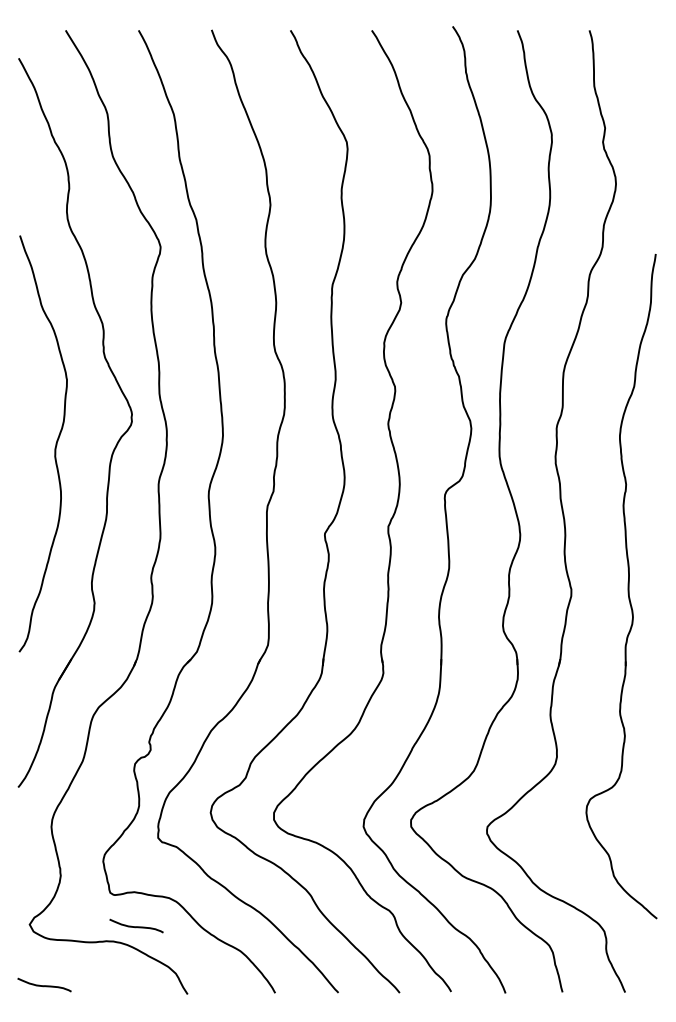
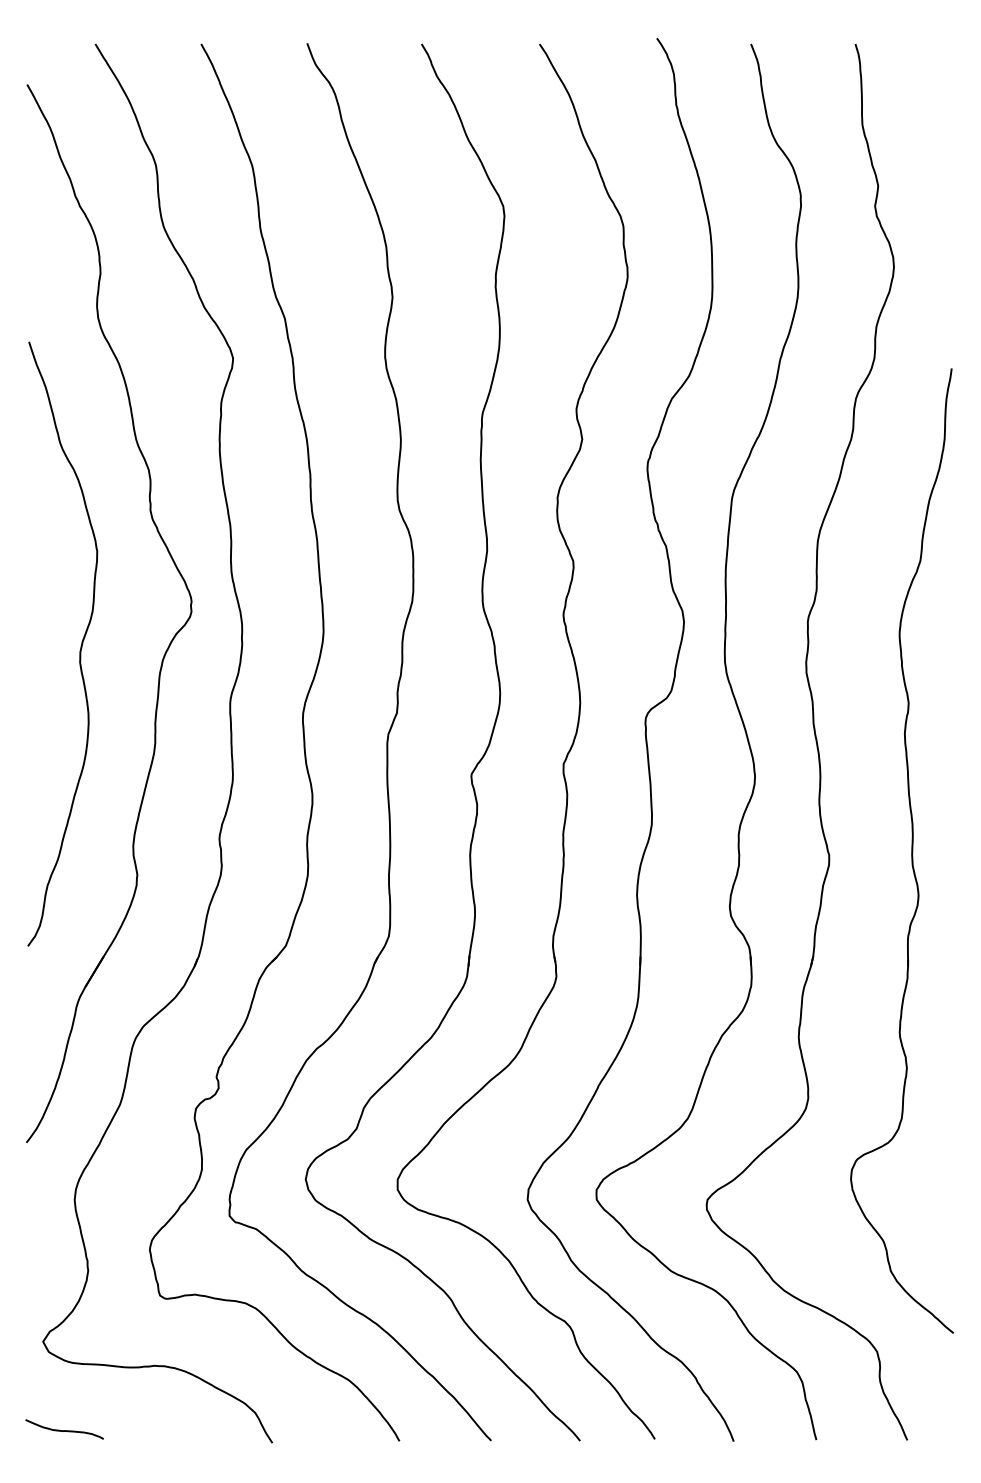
curve: (136, 926) -> (198, 1344), removed

